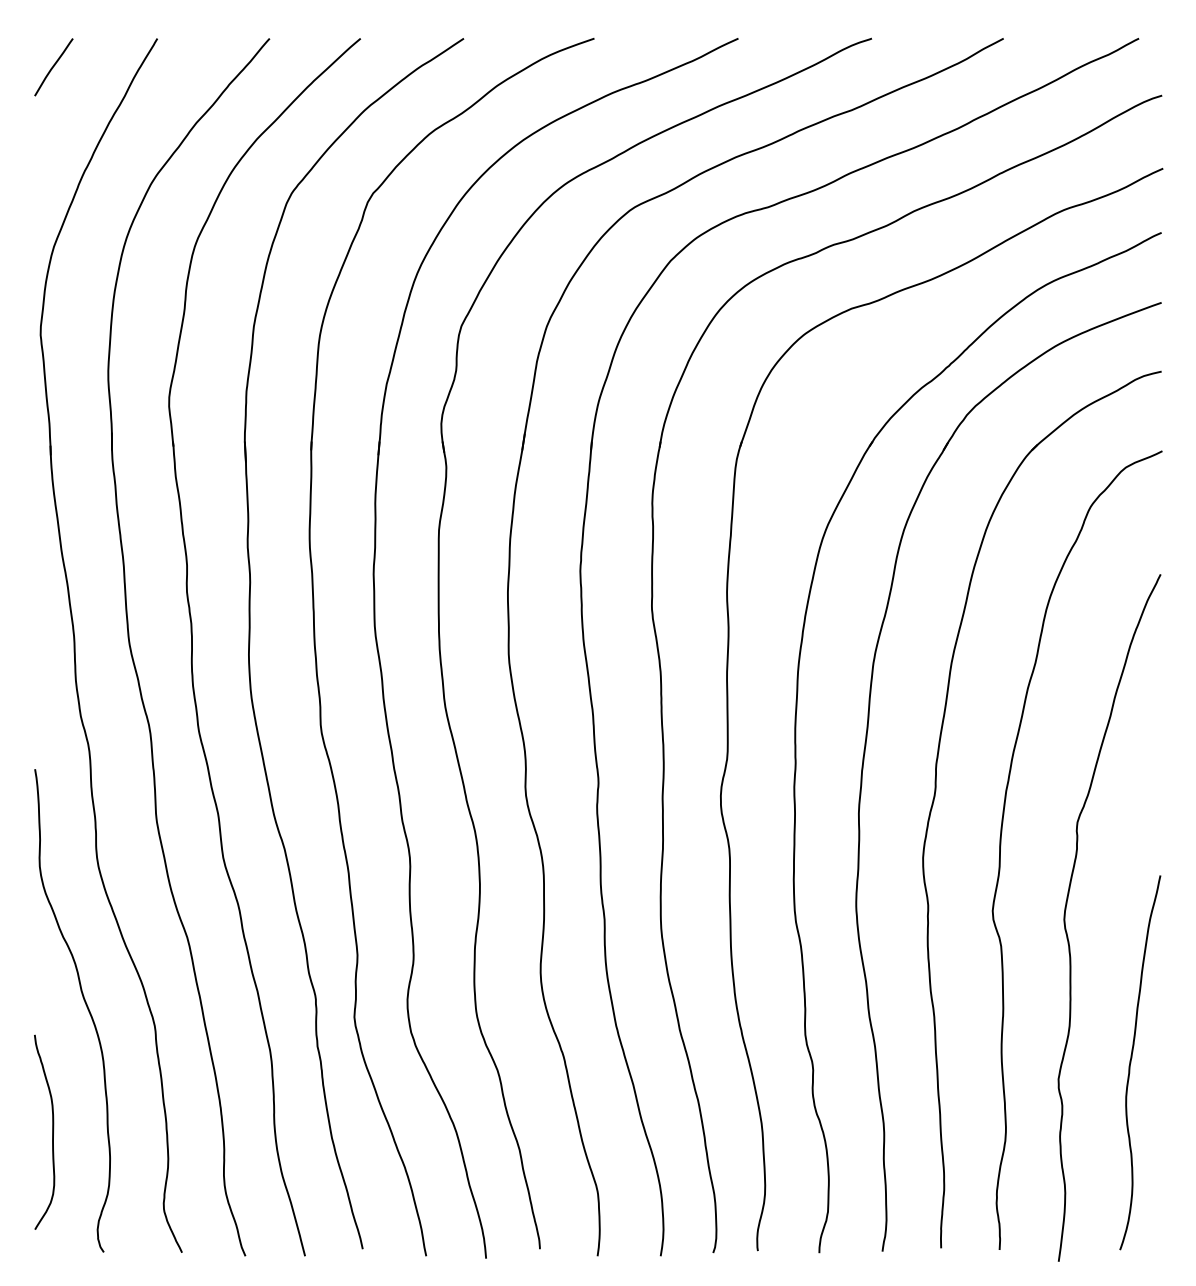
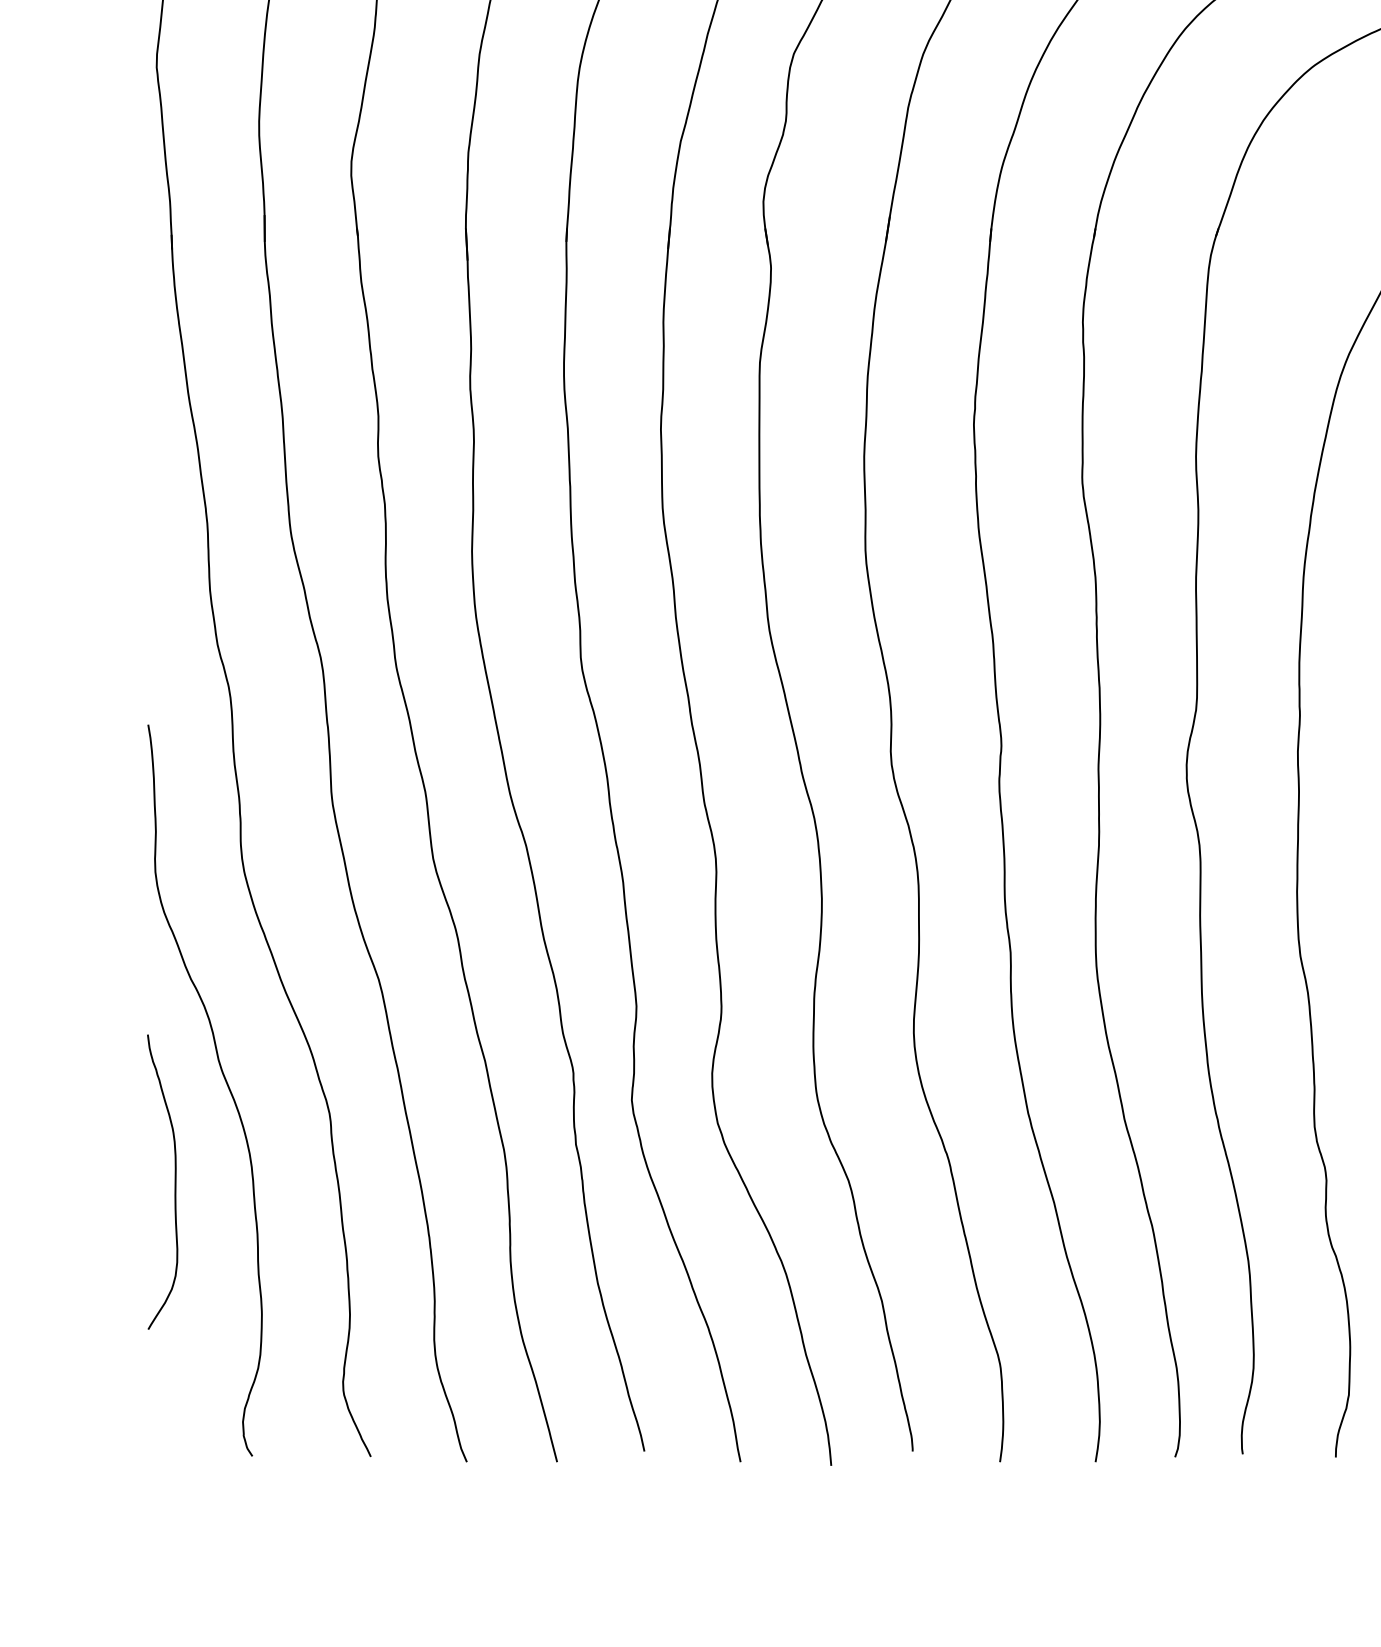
curve: (52, 1131) -> (174, 1180), moved

